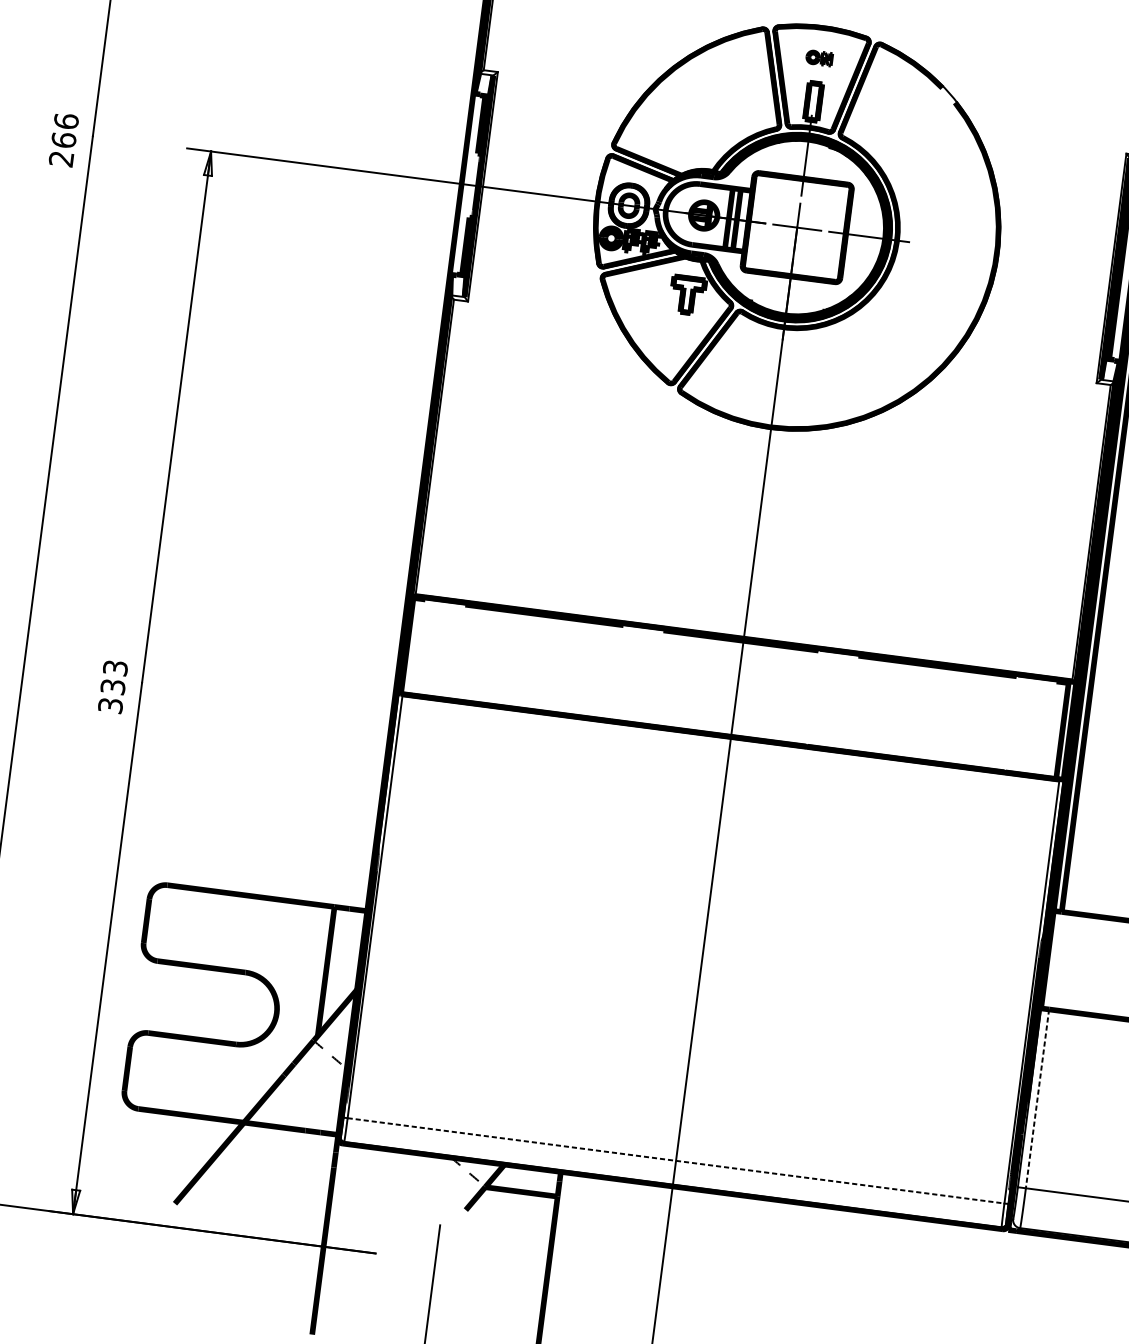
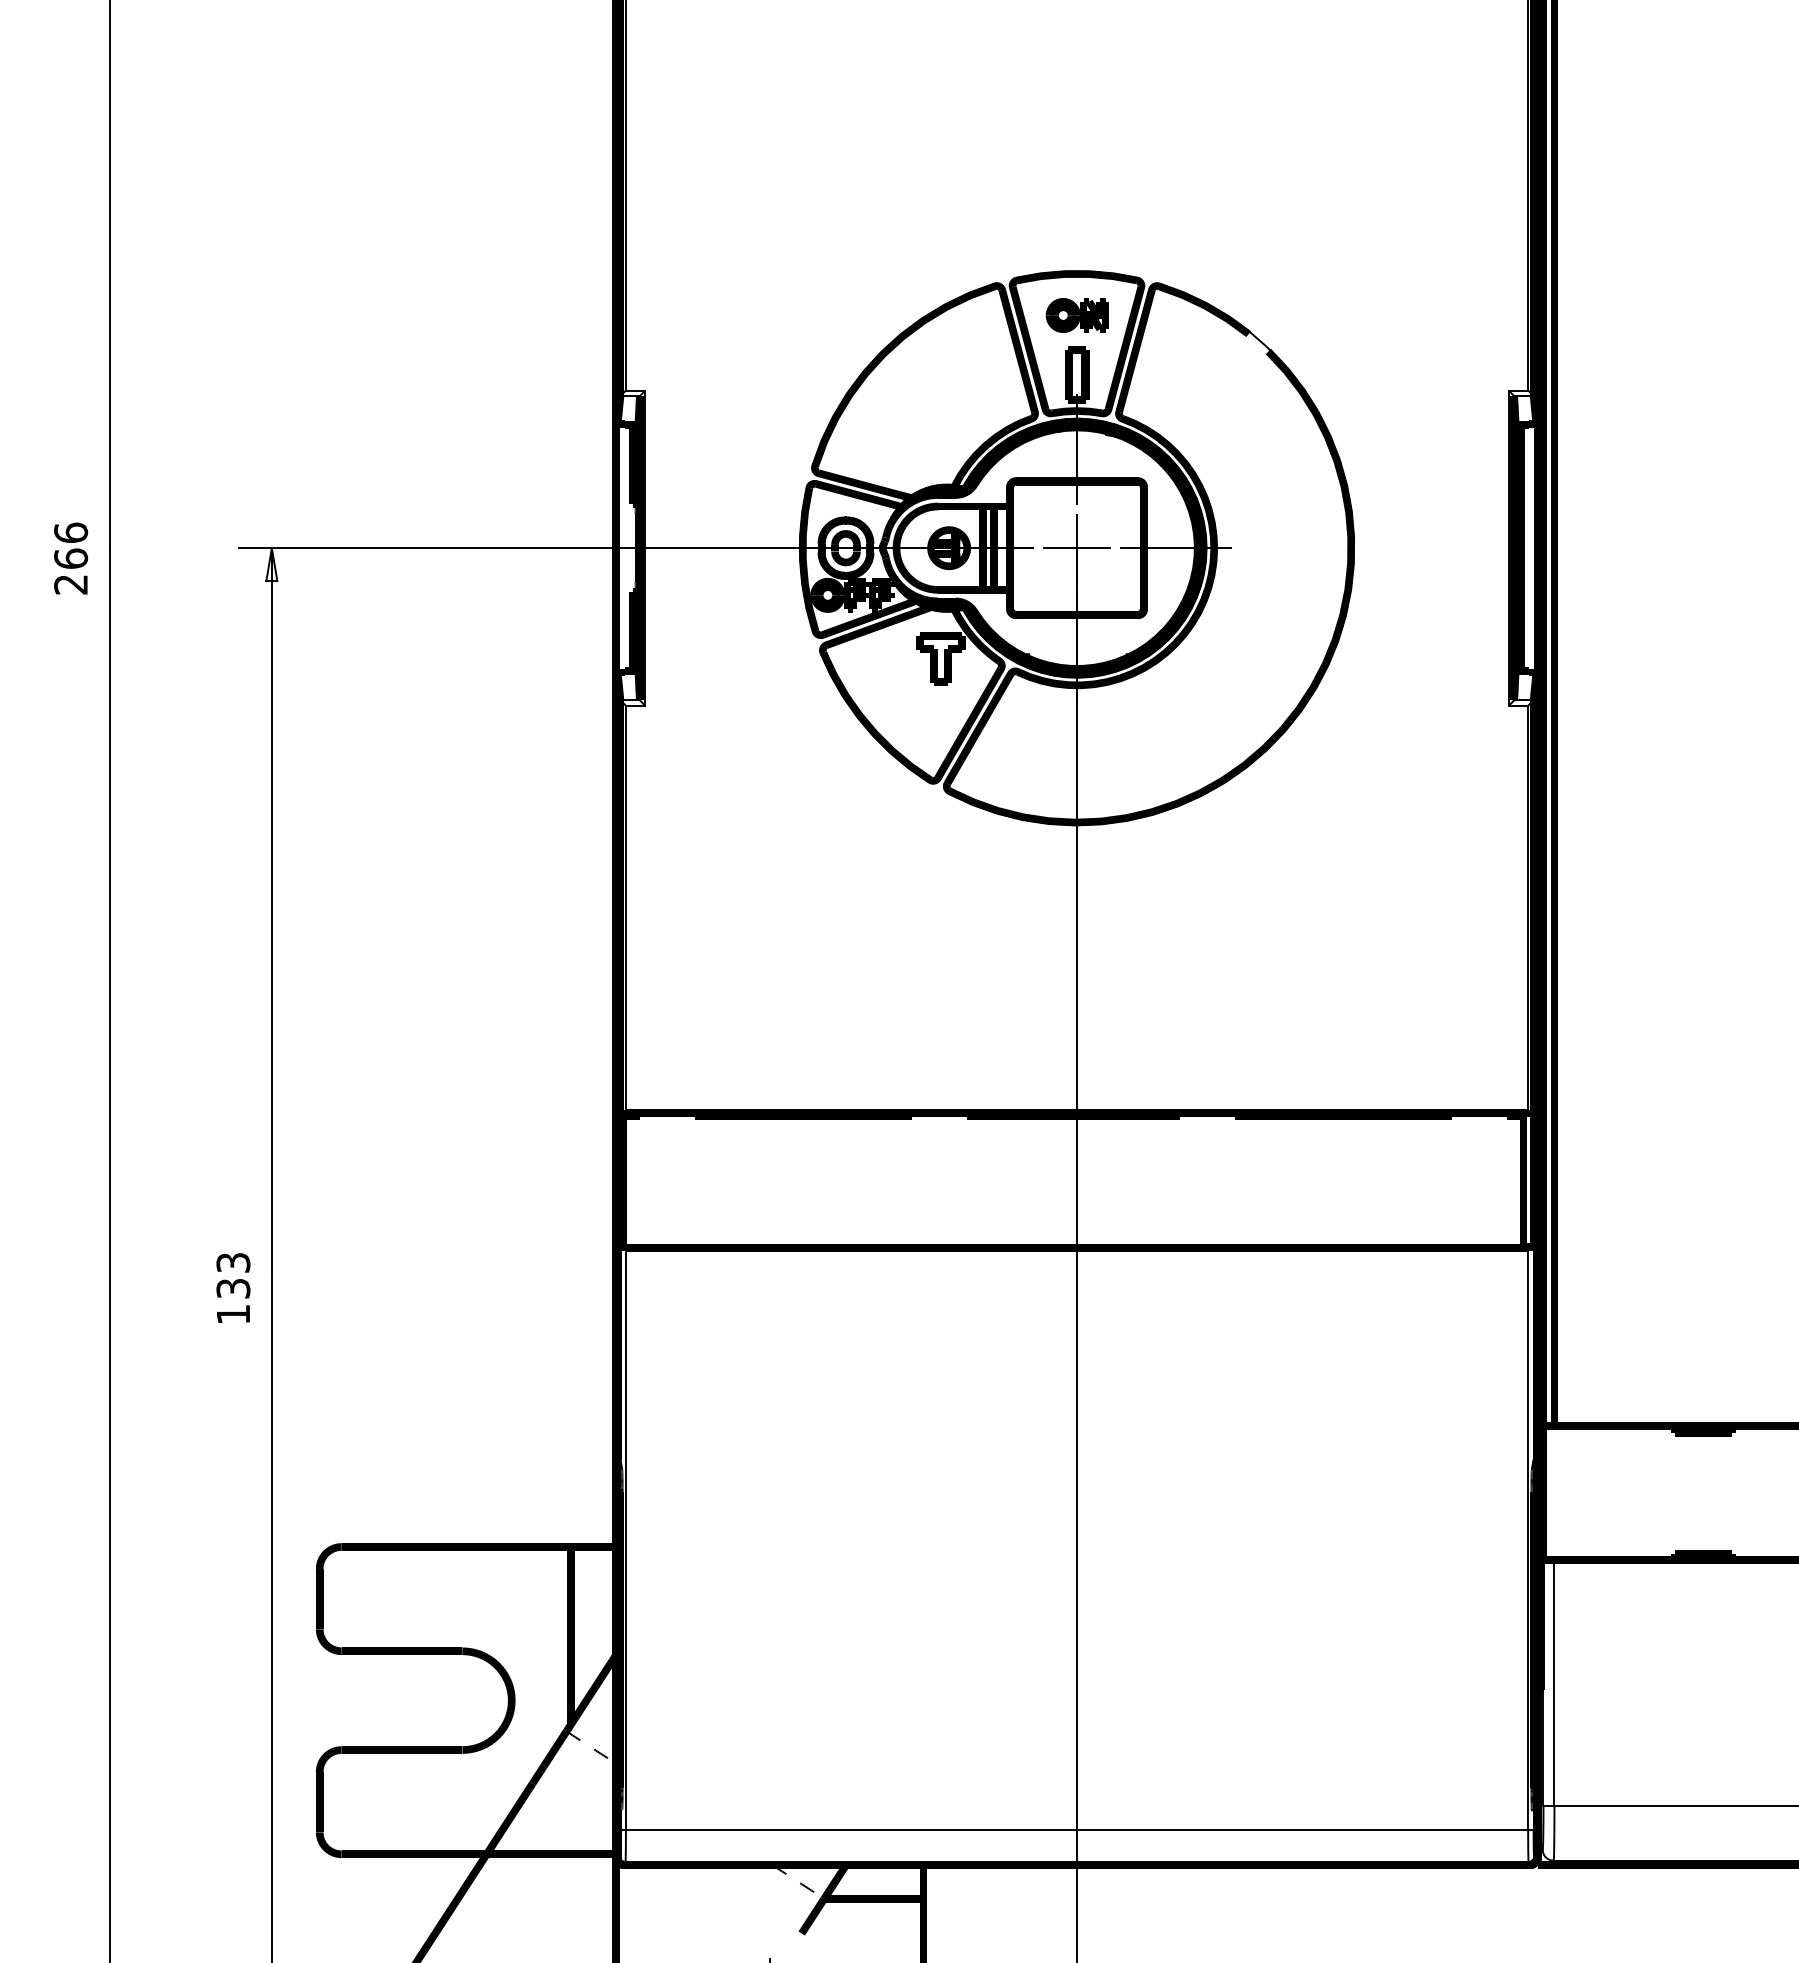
part: (818, 58) -> (1076, 315), size x1.67
text: (110, 705) -> (233, 1314), 333 -> 133
line: (1037, 1098) -> (1554, 1682), dashed -> solid
line: (676, 1161) -> (1077, 1830), dashed -> solid

